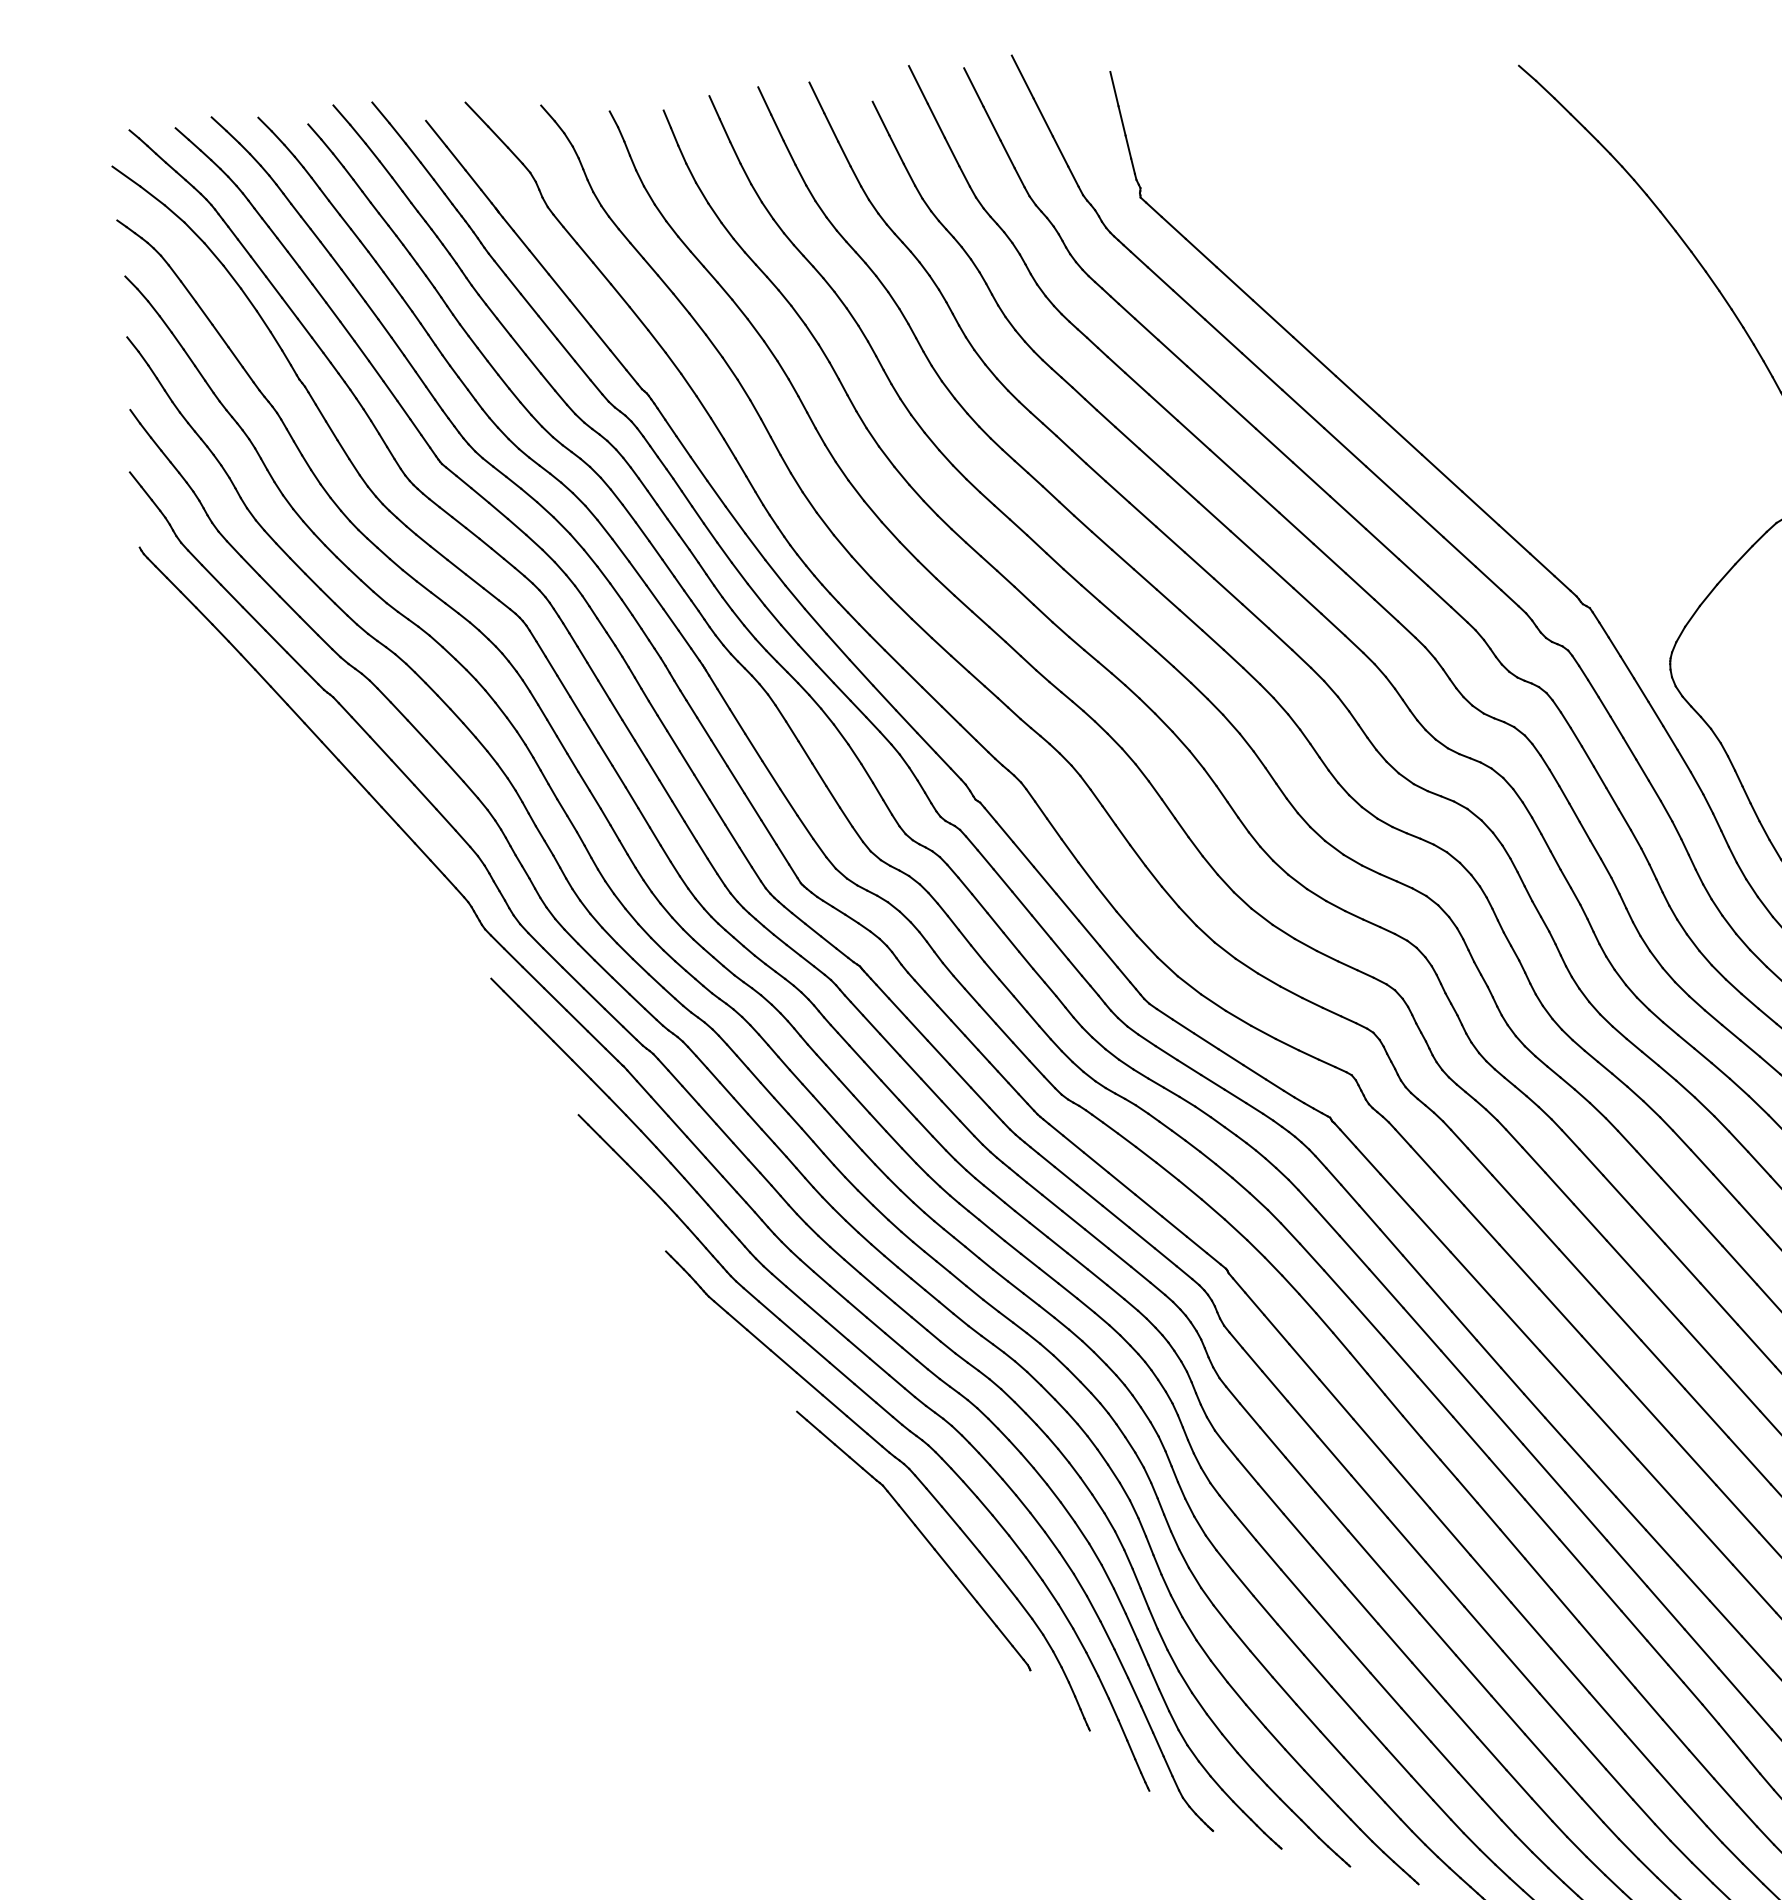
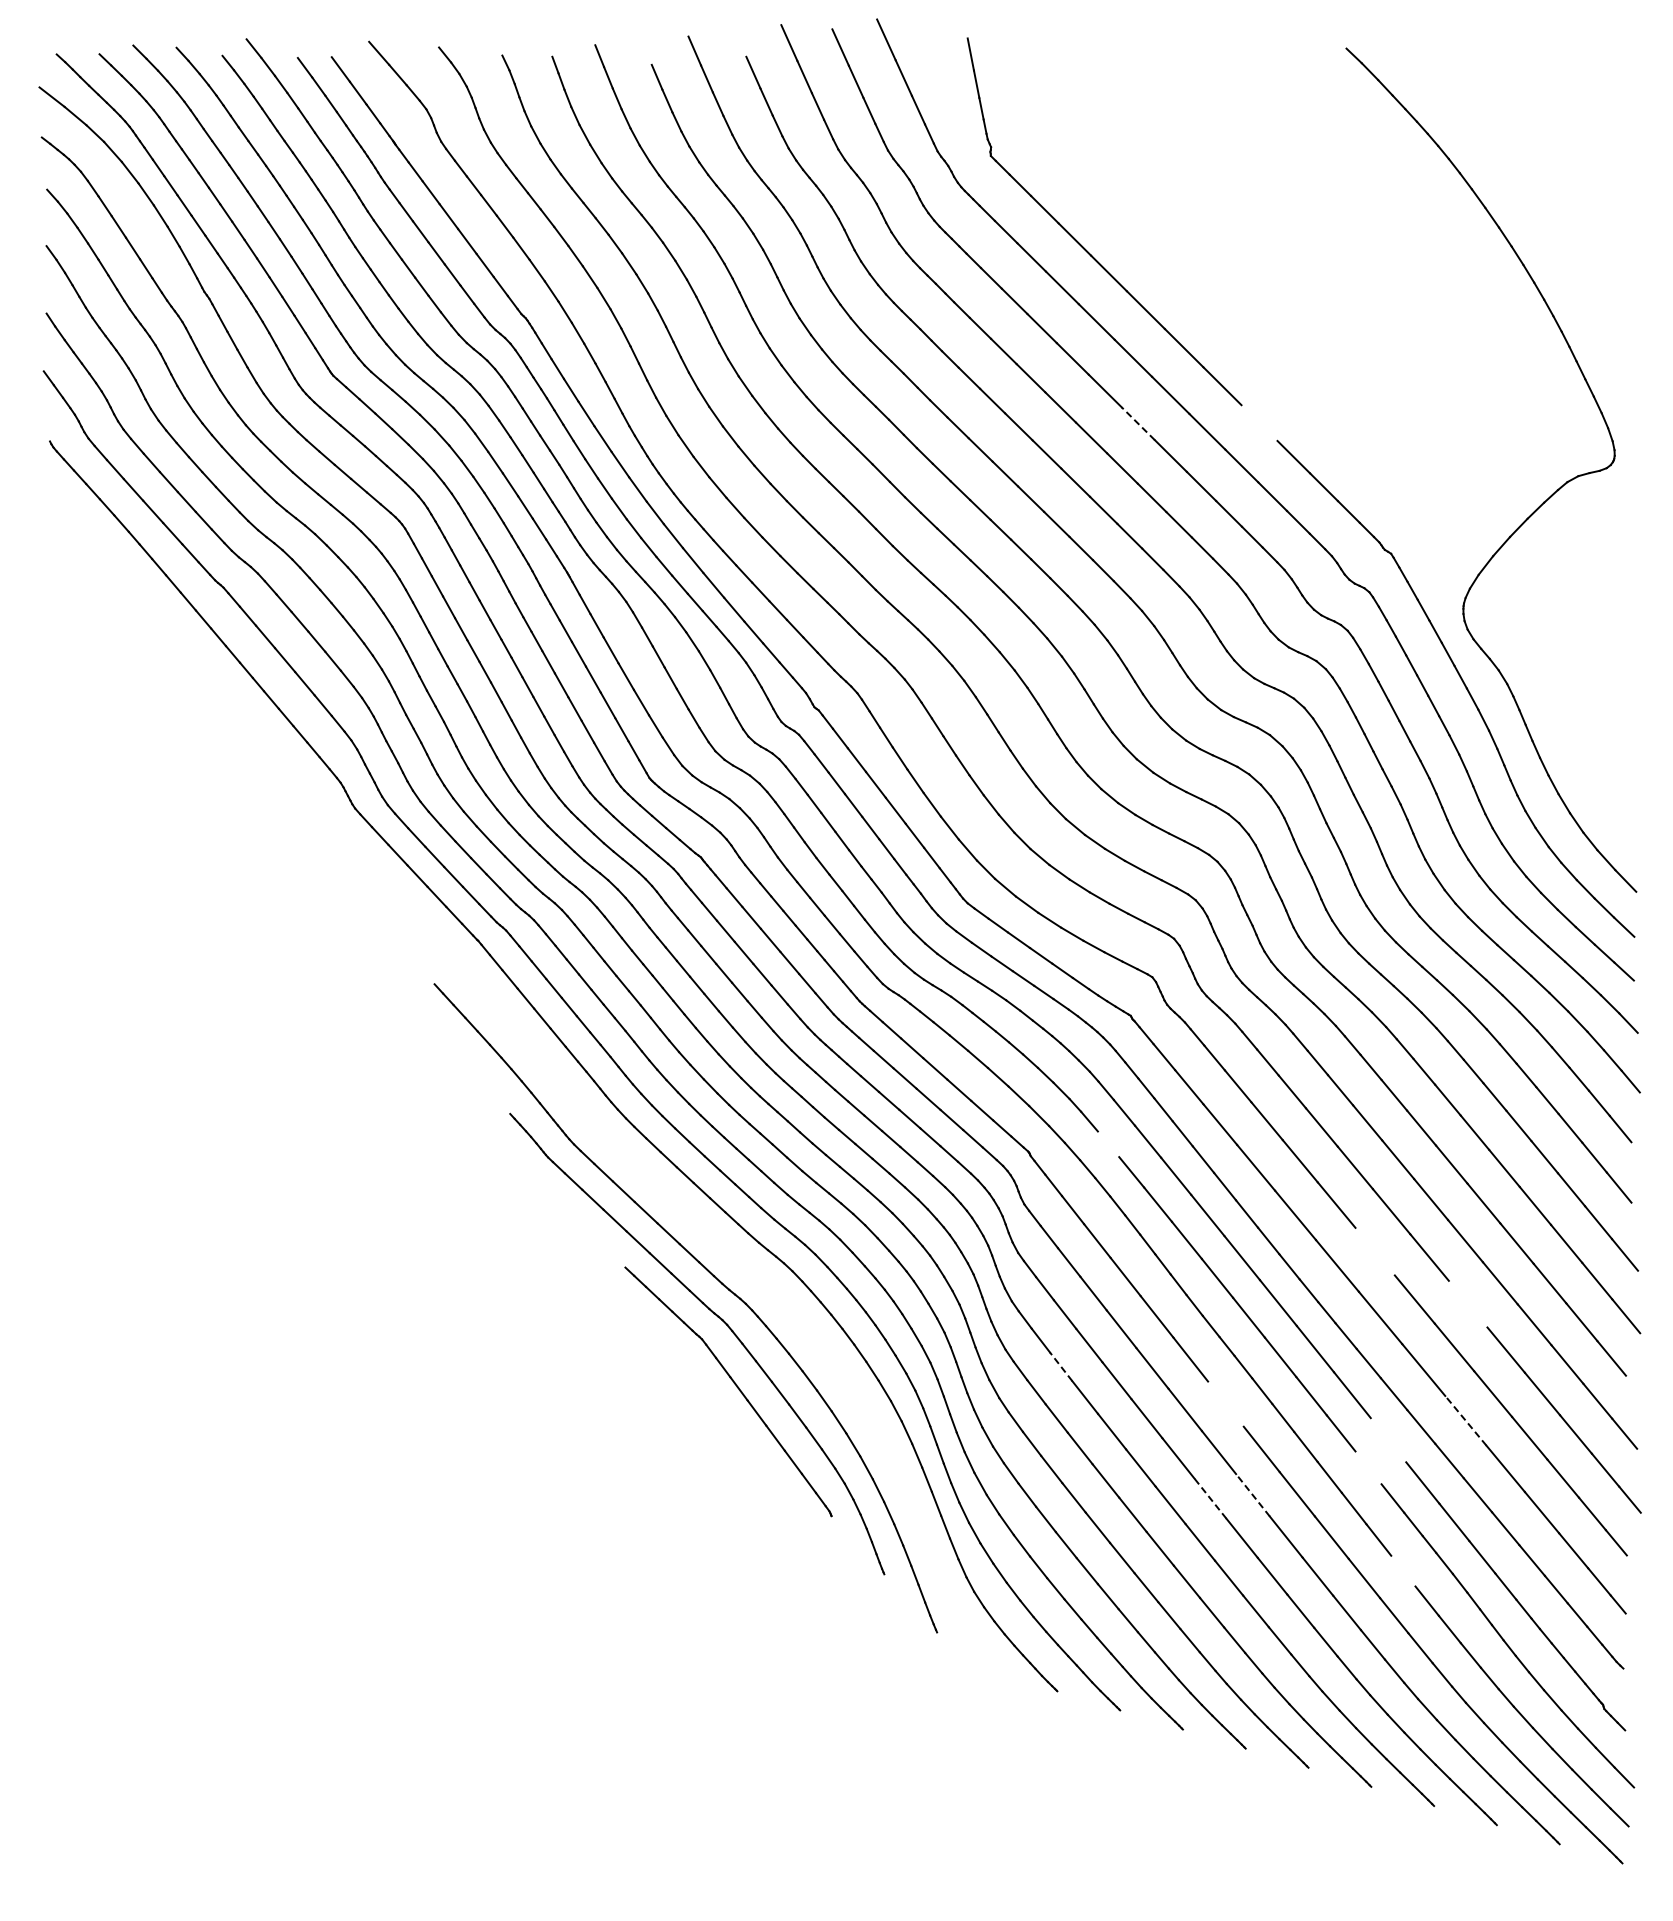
line: (763, 100) -> (645, 51), removed
line: (380, 112) -> (289, 47), removed
line: (1442, 472) -> (1259, 422), removed
line: (1311, 479) -> (1138, 423), solid -> dashed
line: (1312, 1257) -> (1108, 1144), removed
line: (1603, 1360) -> (1374, 1251), removed
part: (882, 1371) -> (706, 1233), removed
line: (1705, 1412) -> (1467, 1303), removed
line: (1270, 1498) -> (1060, 1366), solid -> dashed
line: (1449, 1531) -> (1225, 1403), removed
line: (1709, 1538) -> (1465, 1420), solid -> dashed
line: (1627, 1563) -> (1388, 1440), removed
line: (1606, 1593) -> (1368, 1467), removed
line: (1482, 1627) -> (1252, 1494), solid -> dashed
line: (1437, 1634) -> (1210, 1498), solid -> dashed
line: (1649, 1703) -> (1403, 1570), removed

